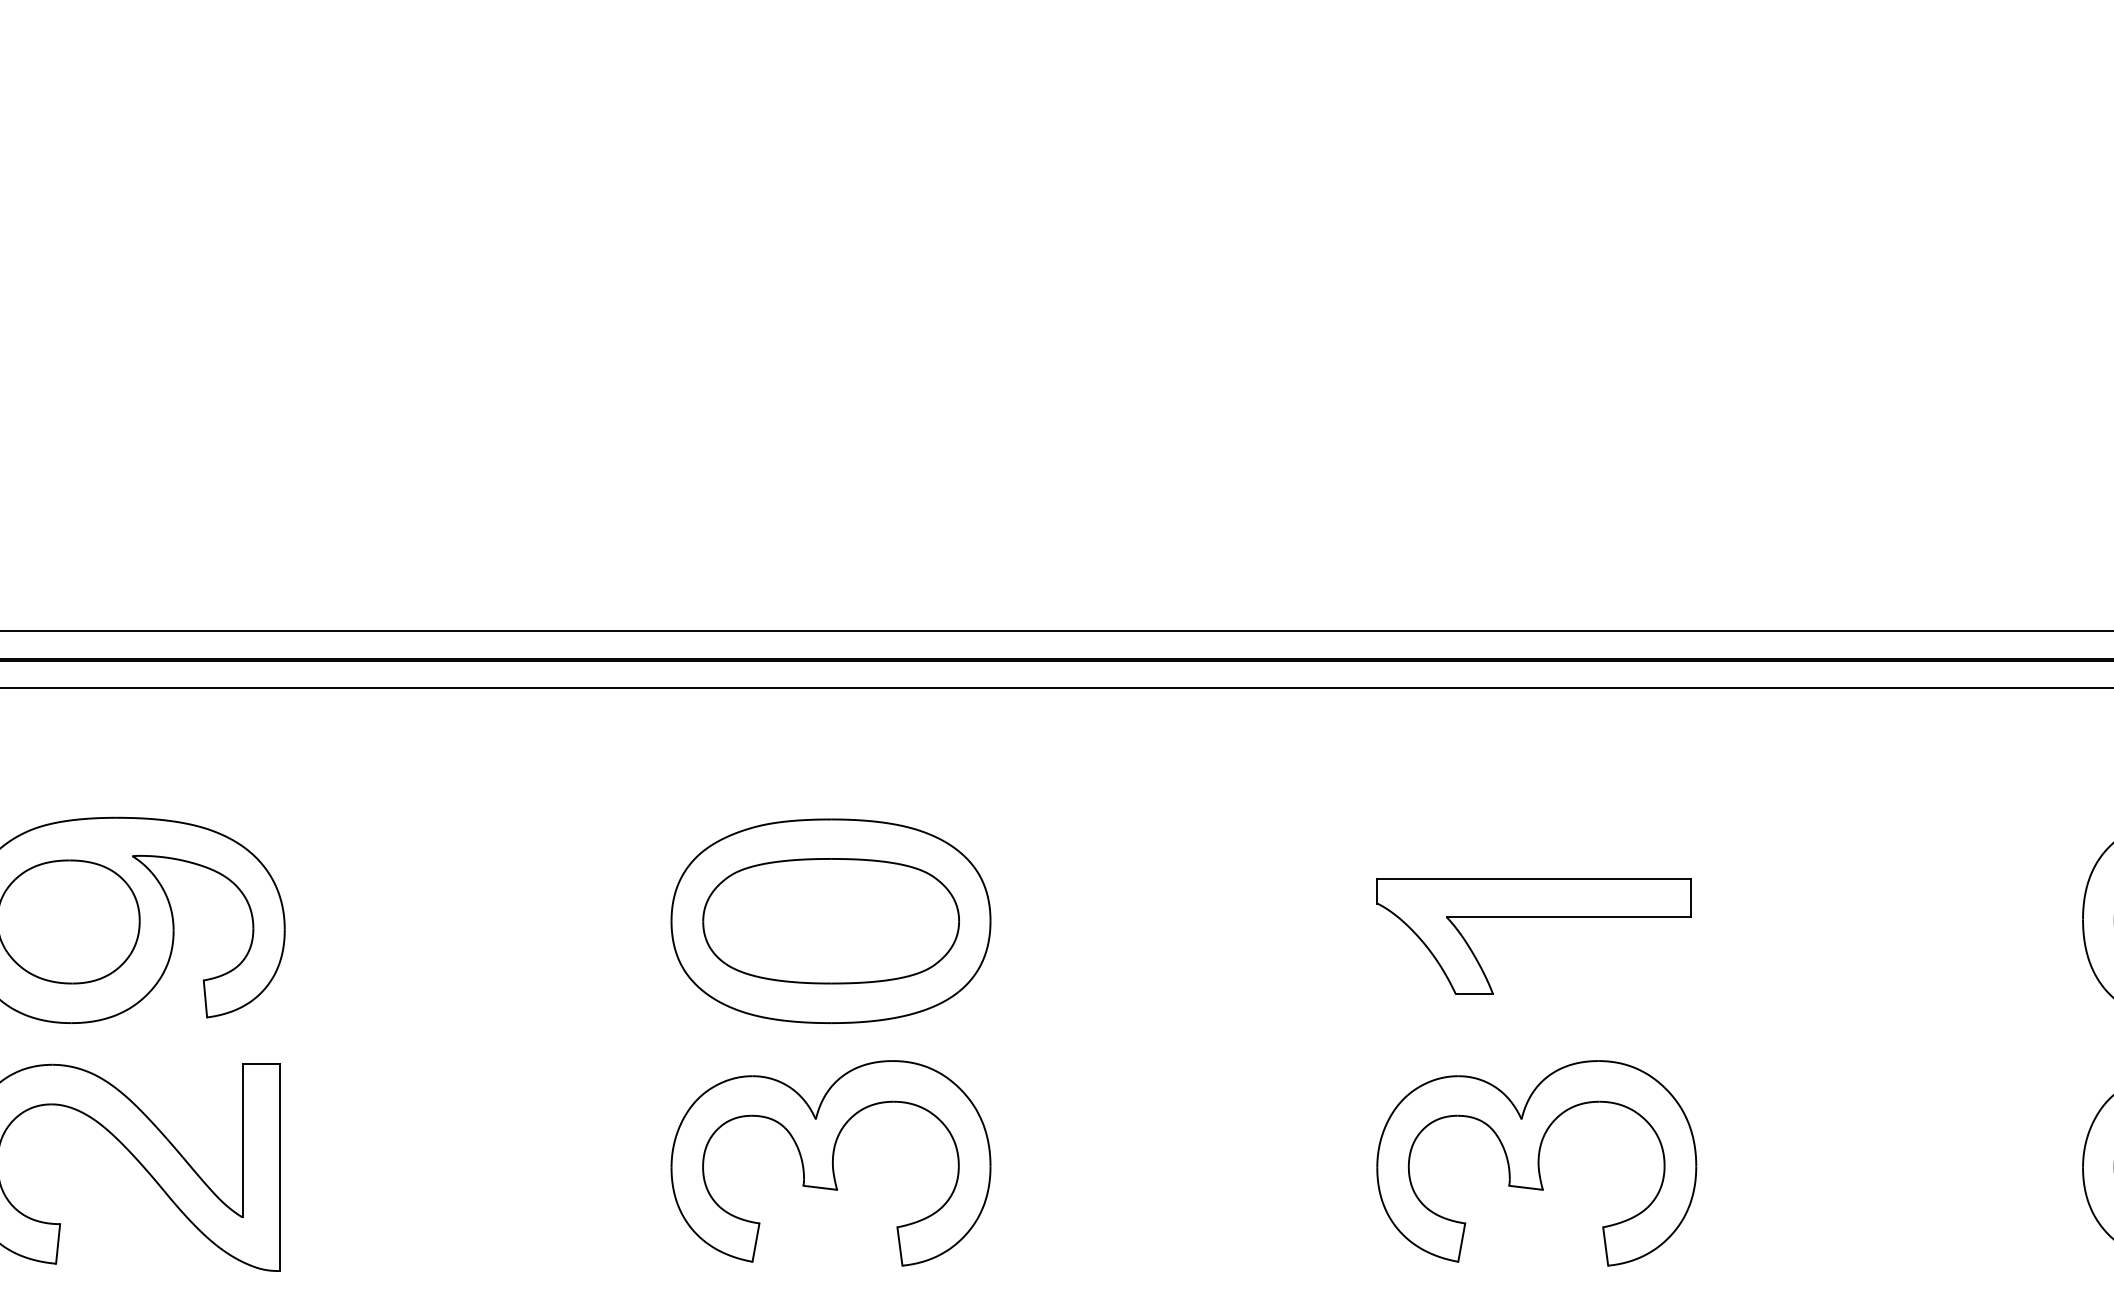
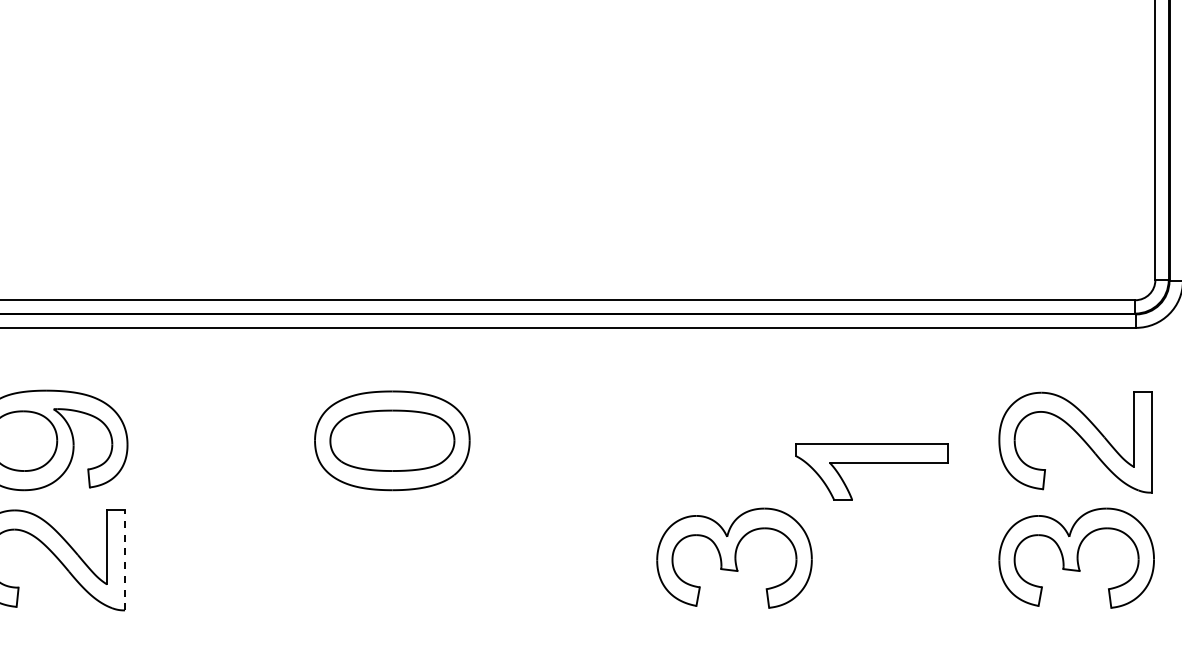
part: (1532, 918) -> (871, 463), moved
part: (831, 1161) -> (392, 557), removed
line: (280, 1166) -> (125, 559), solid -> dashed

